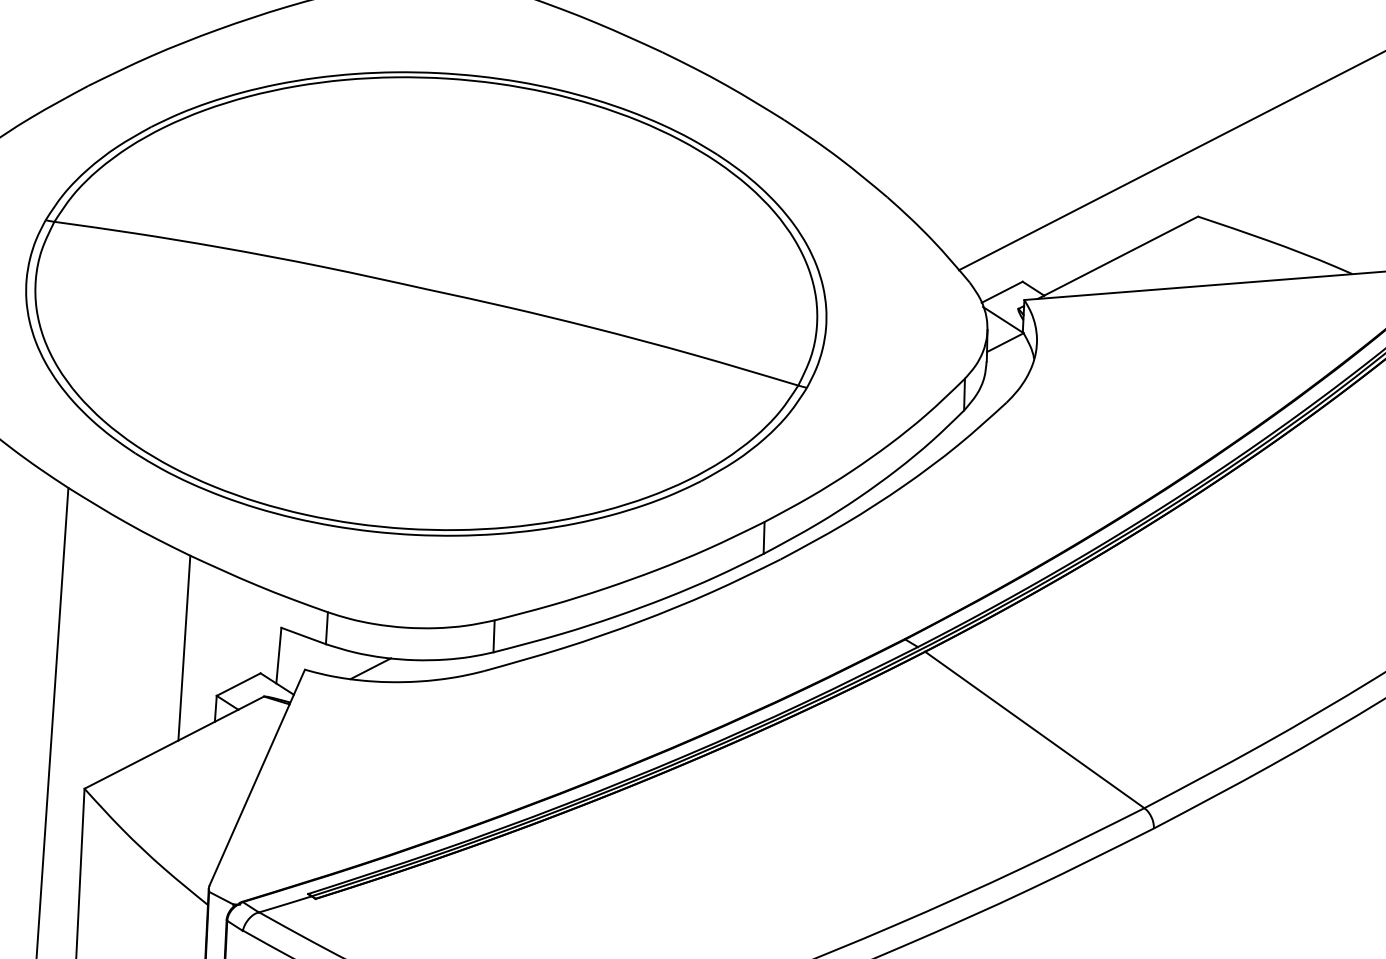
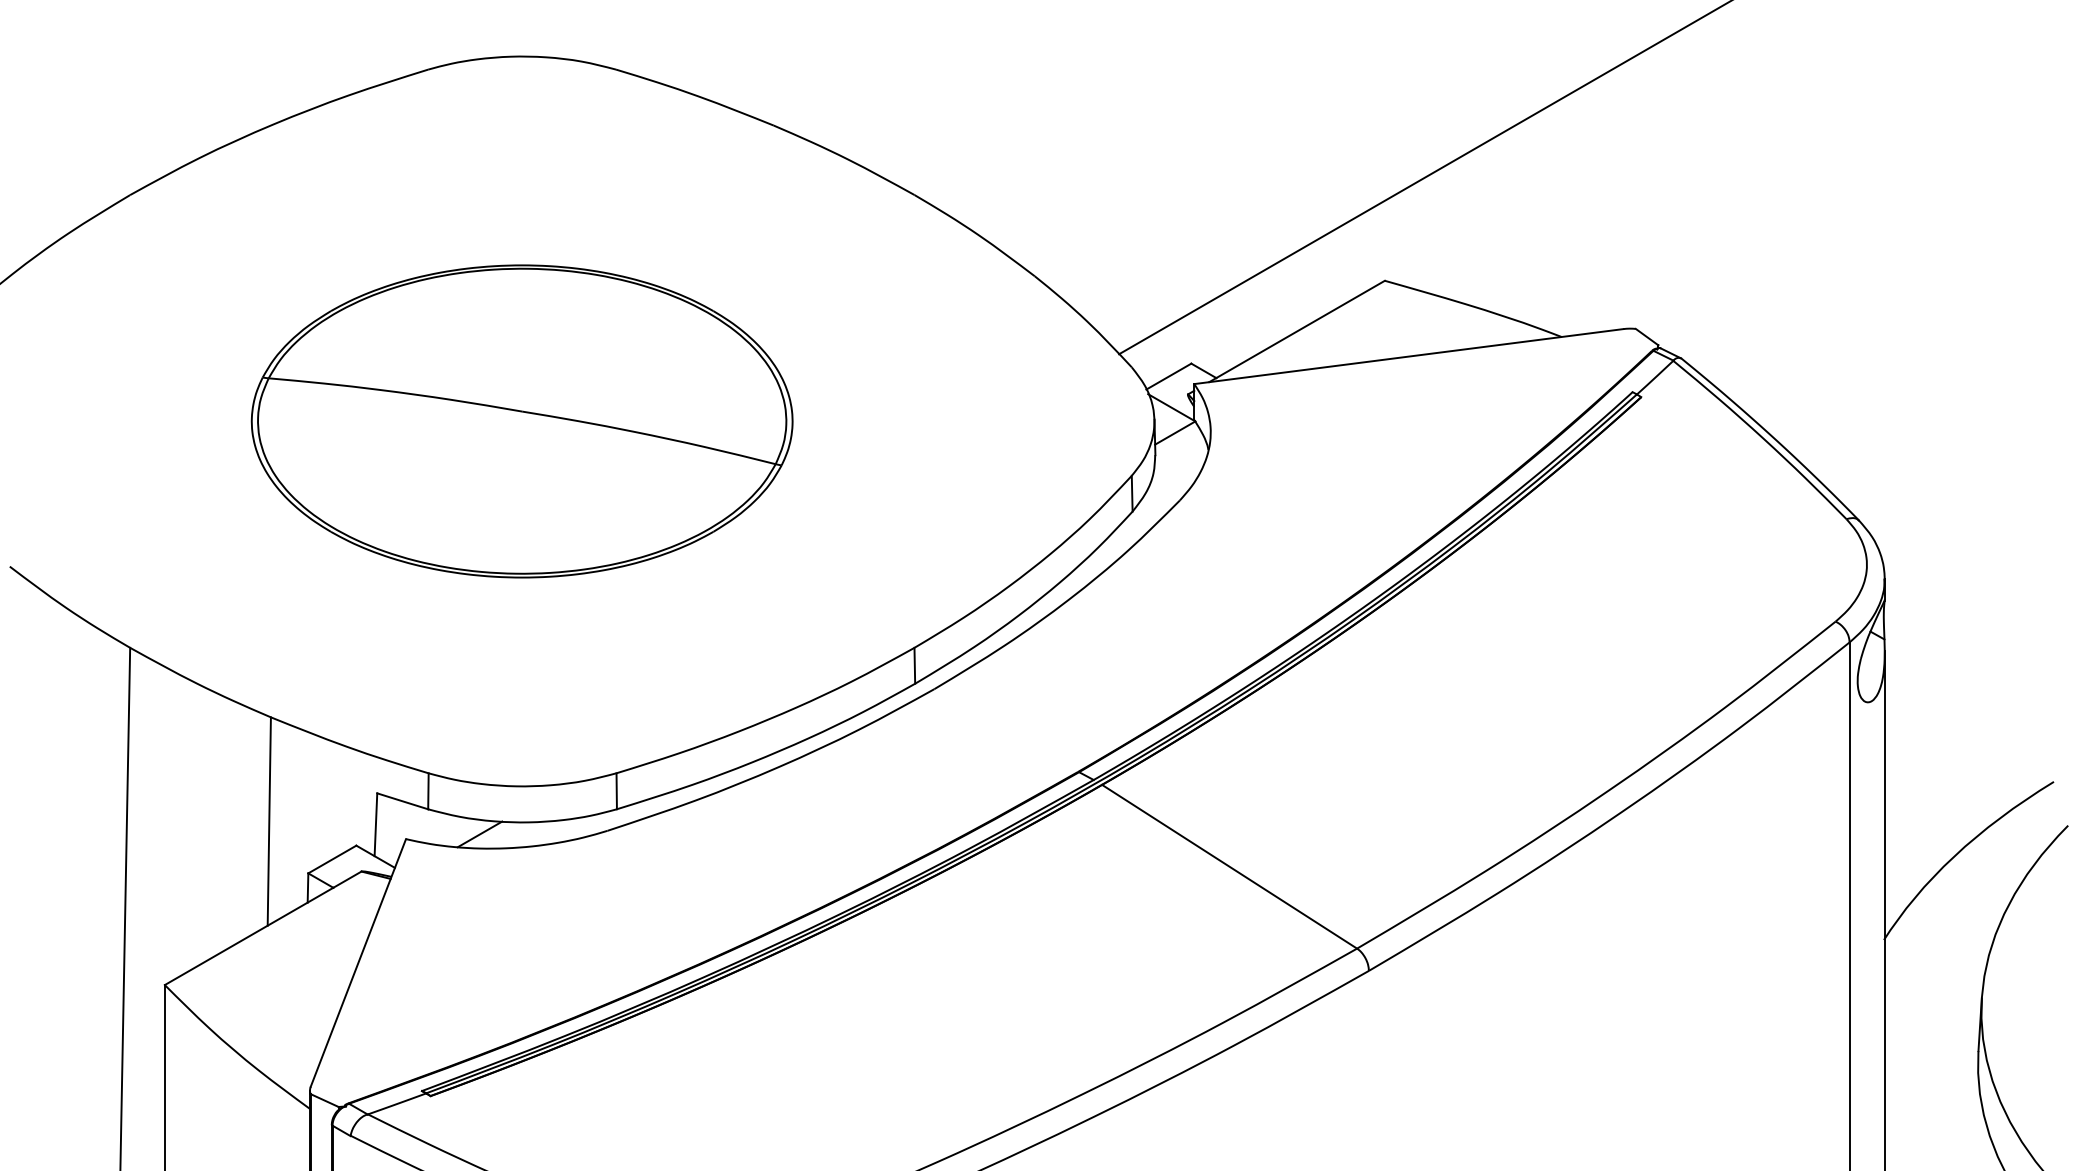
part: (425, 304) -> (521, 421), size x0.6

